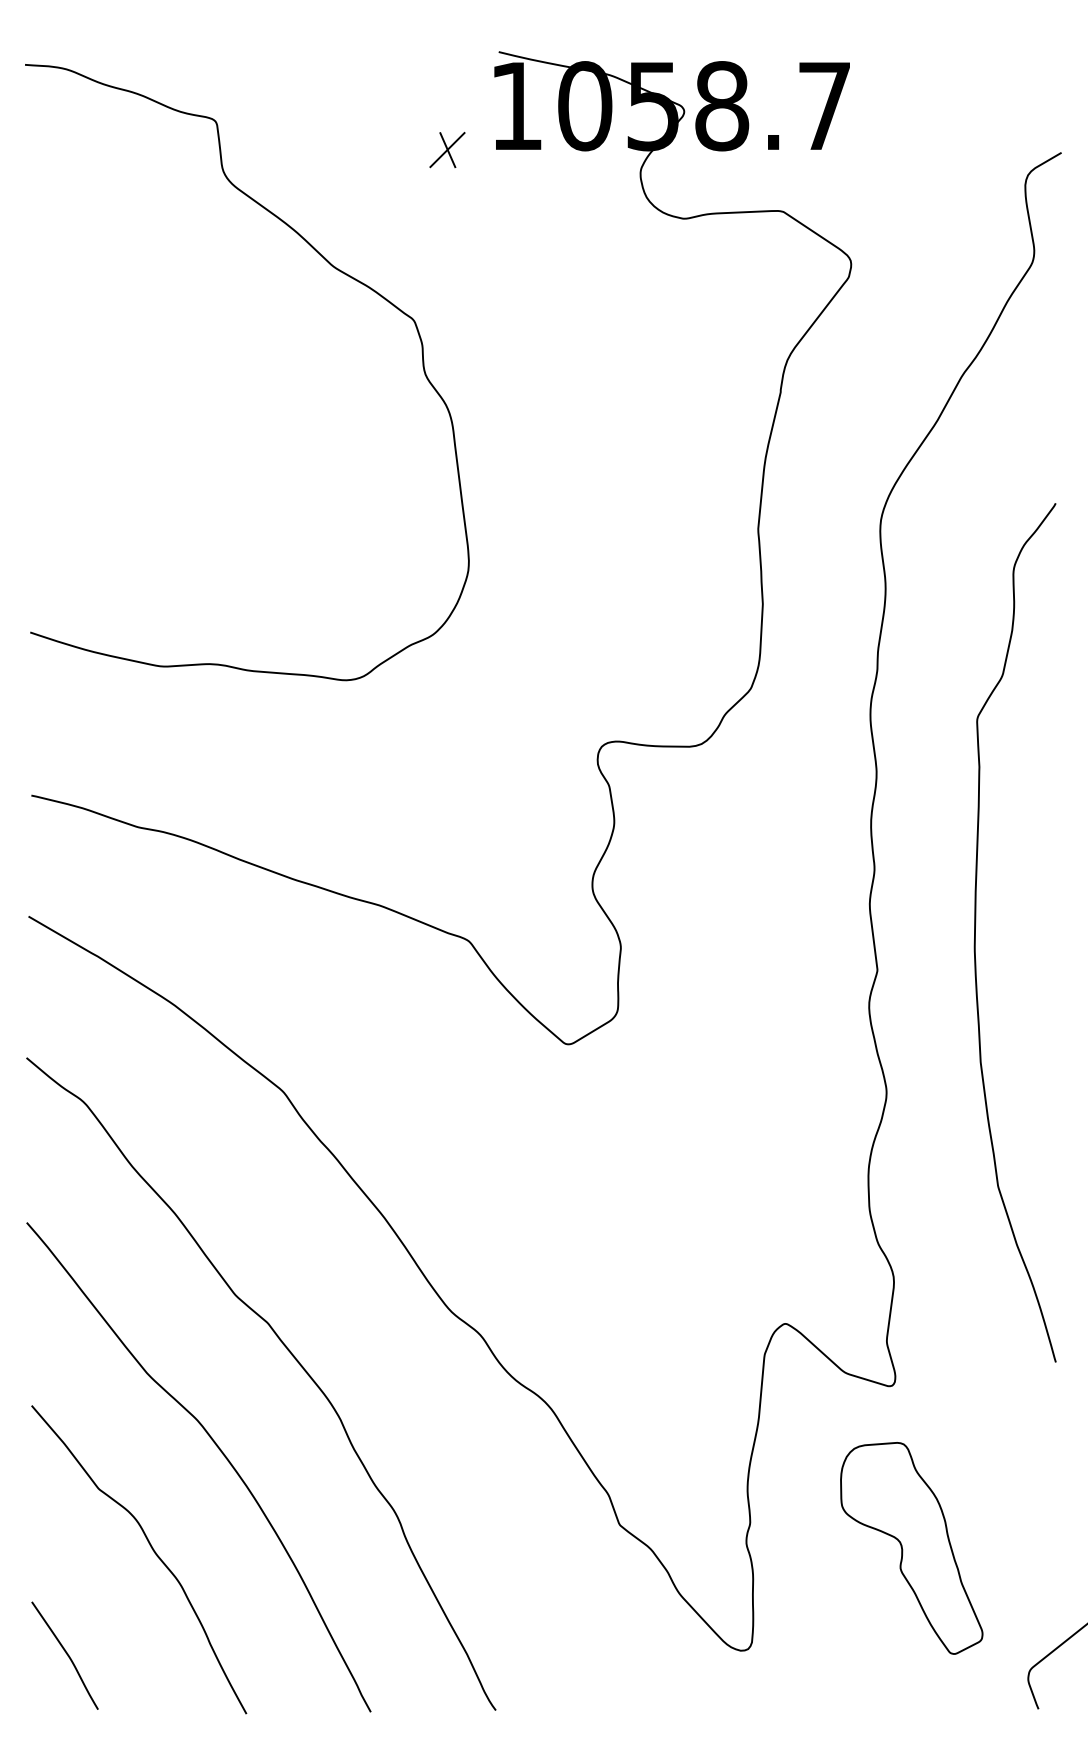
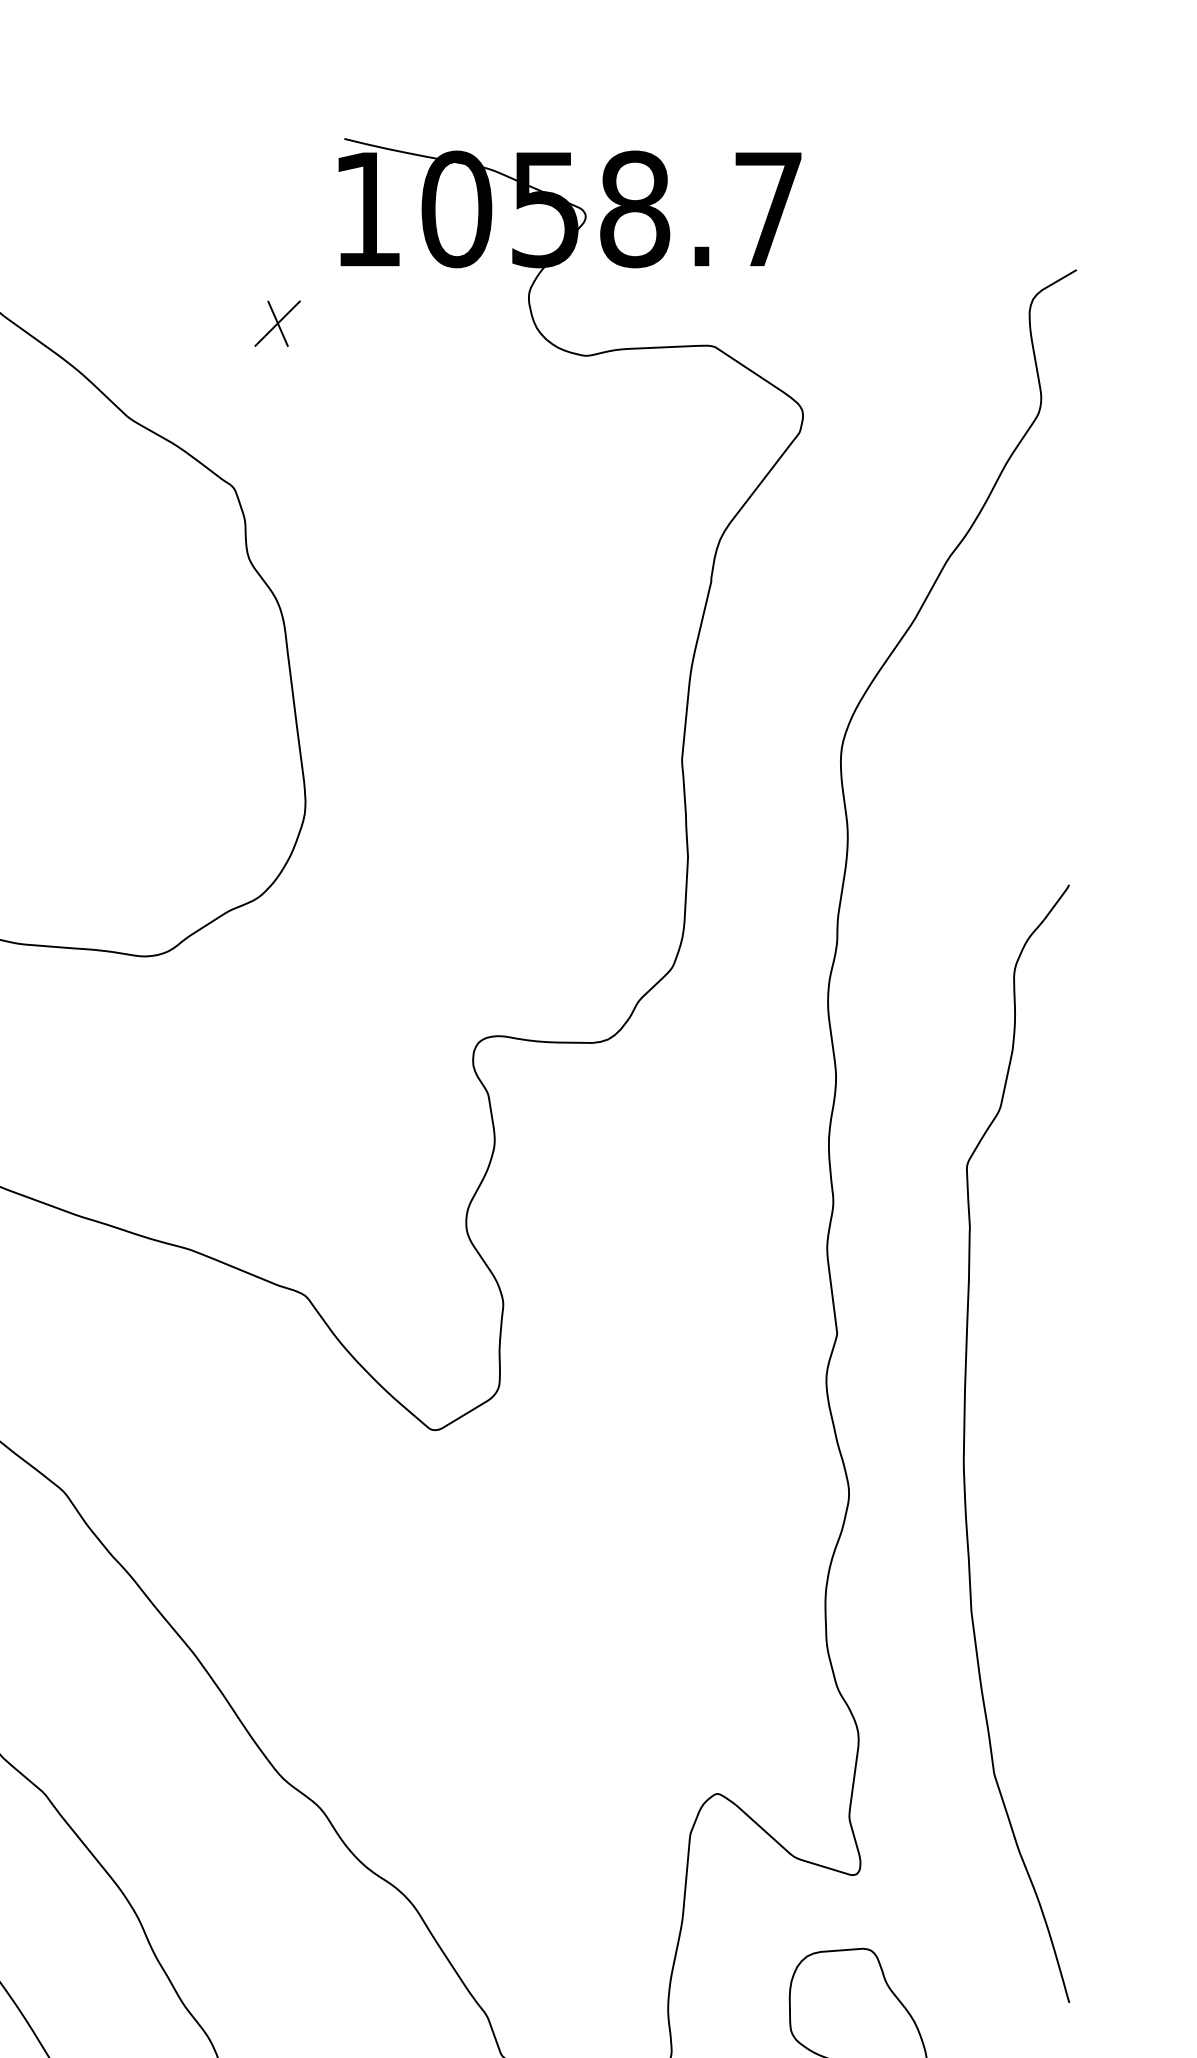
part: (447, 150) -> (277, 324), moved
curve: (975, 932) -> (964, 1443), moved

